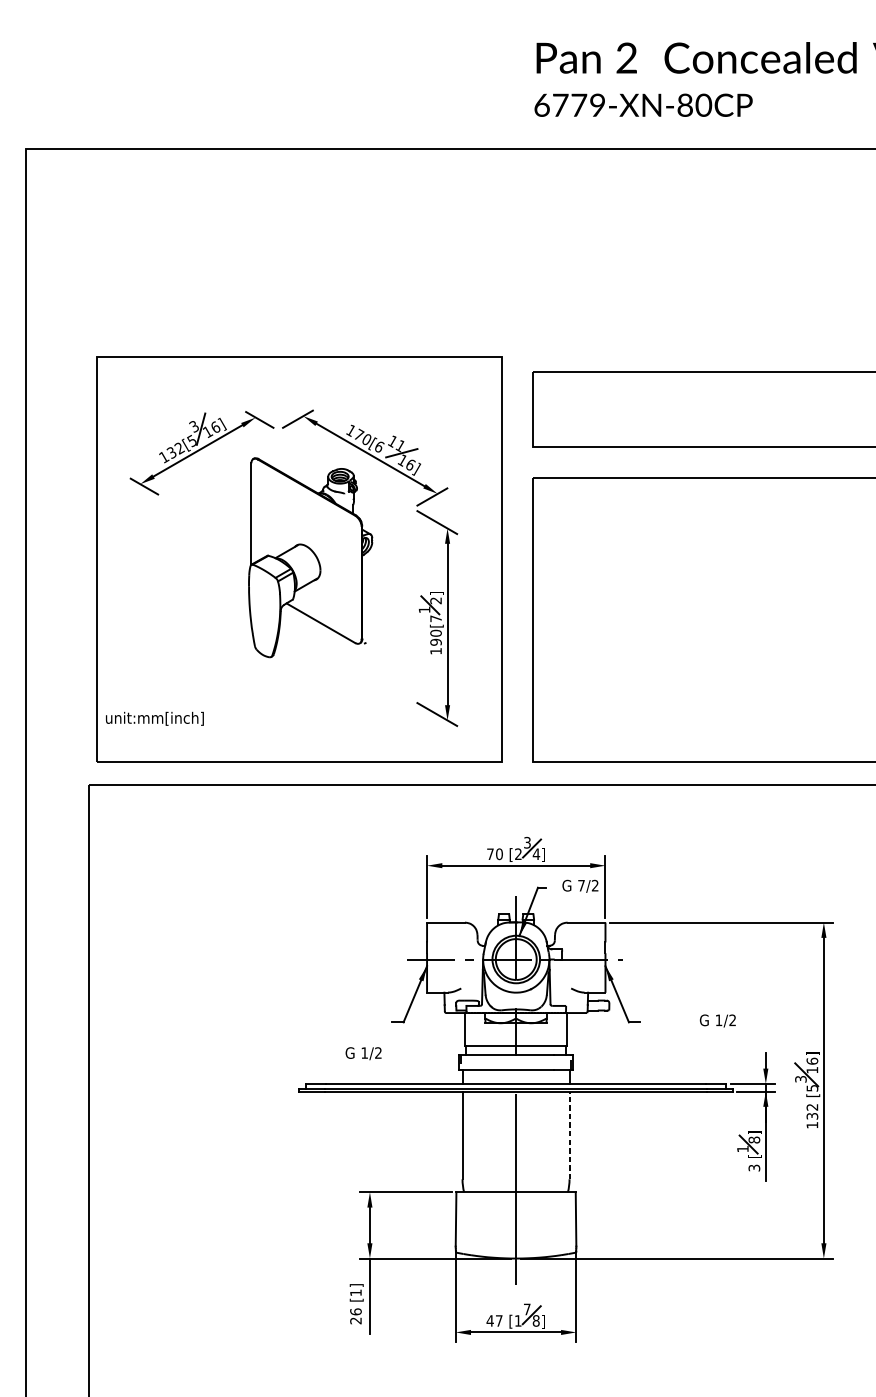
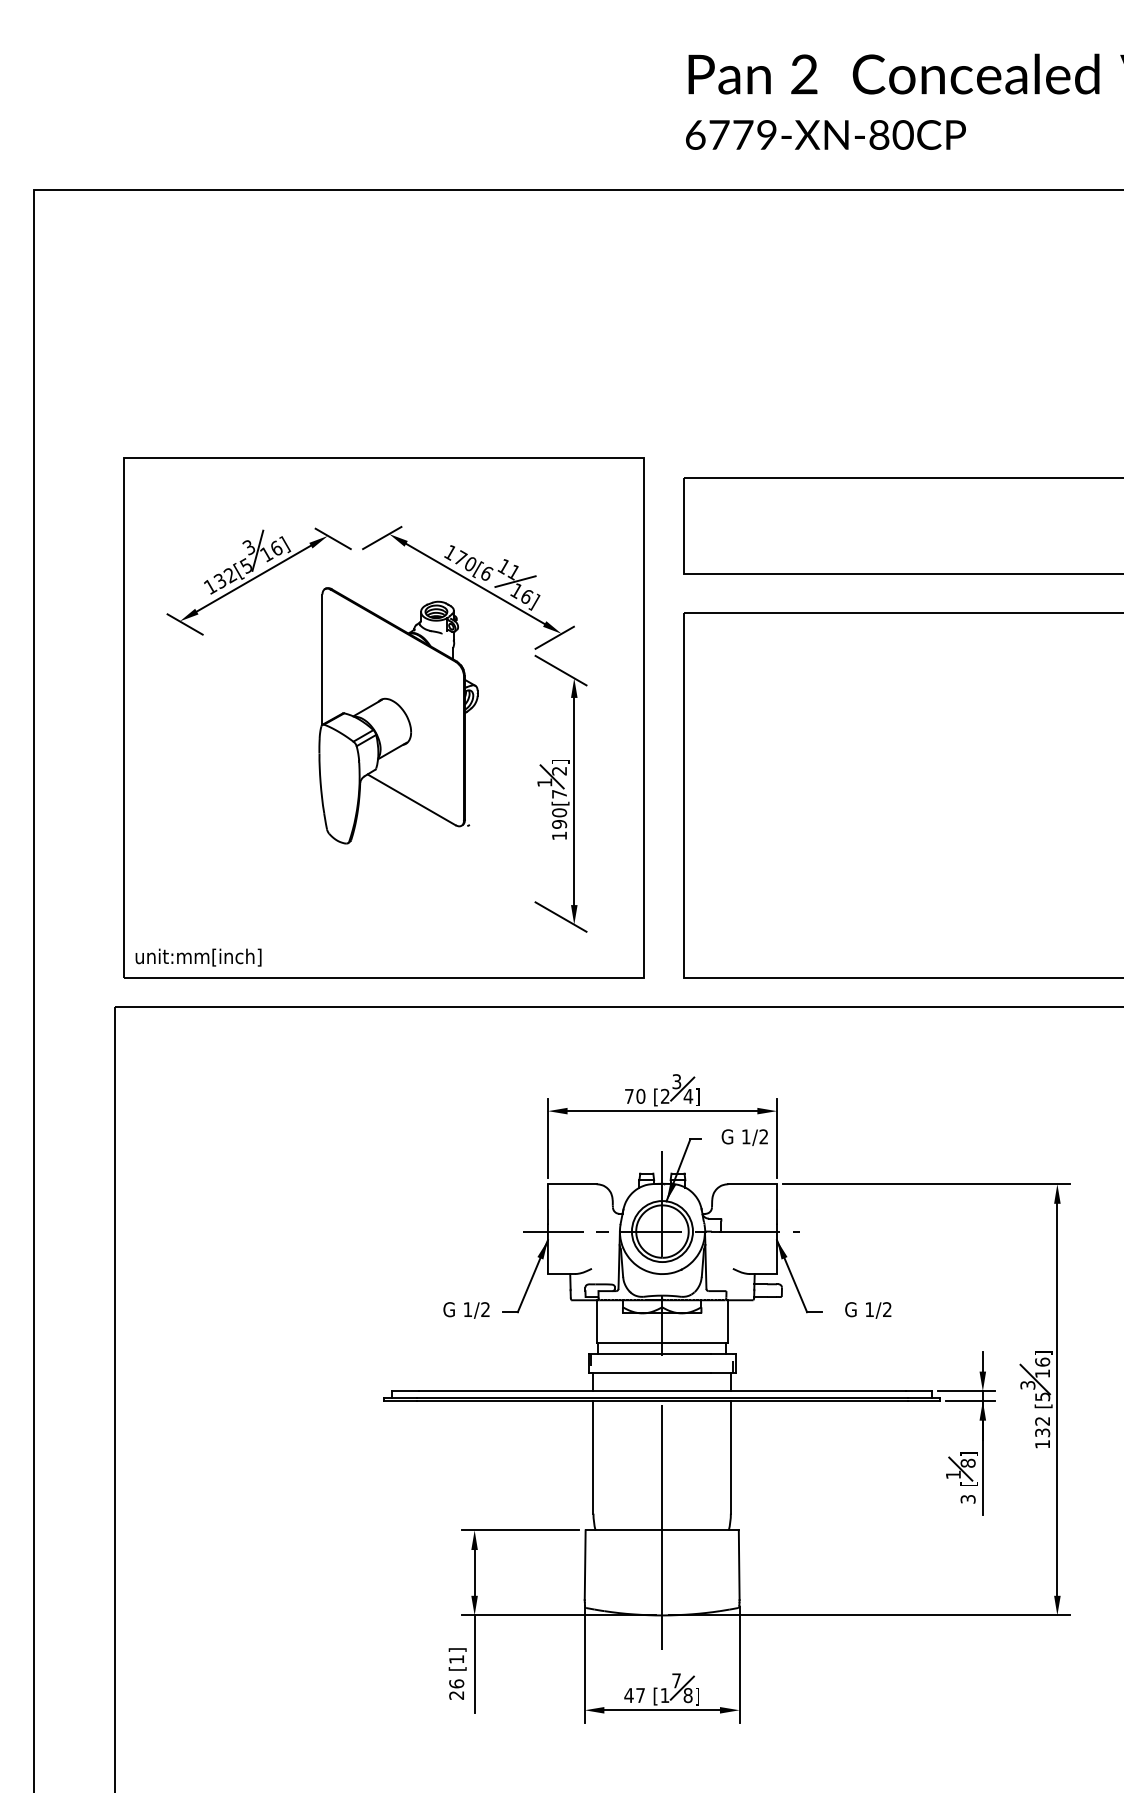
text: (154, 718) -> (198, 957), moved
text: (581, 885) -> (746, 1136), 7/2 -> 1/2
text: (718, 1021) -> (868, 1310), moved
text: (363, 1053) -> (466, 1310), moved
line: (569, 1134) -> (730, 1456), dashed -> solid

